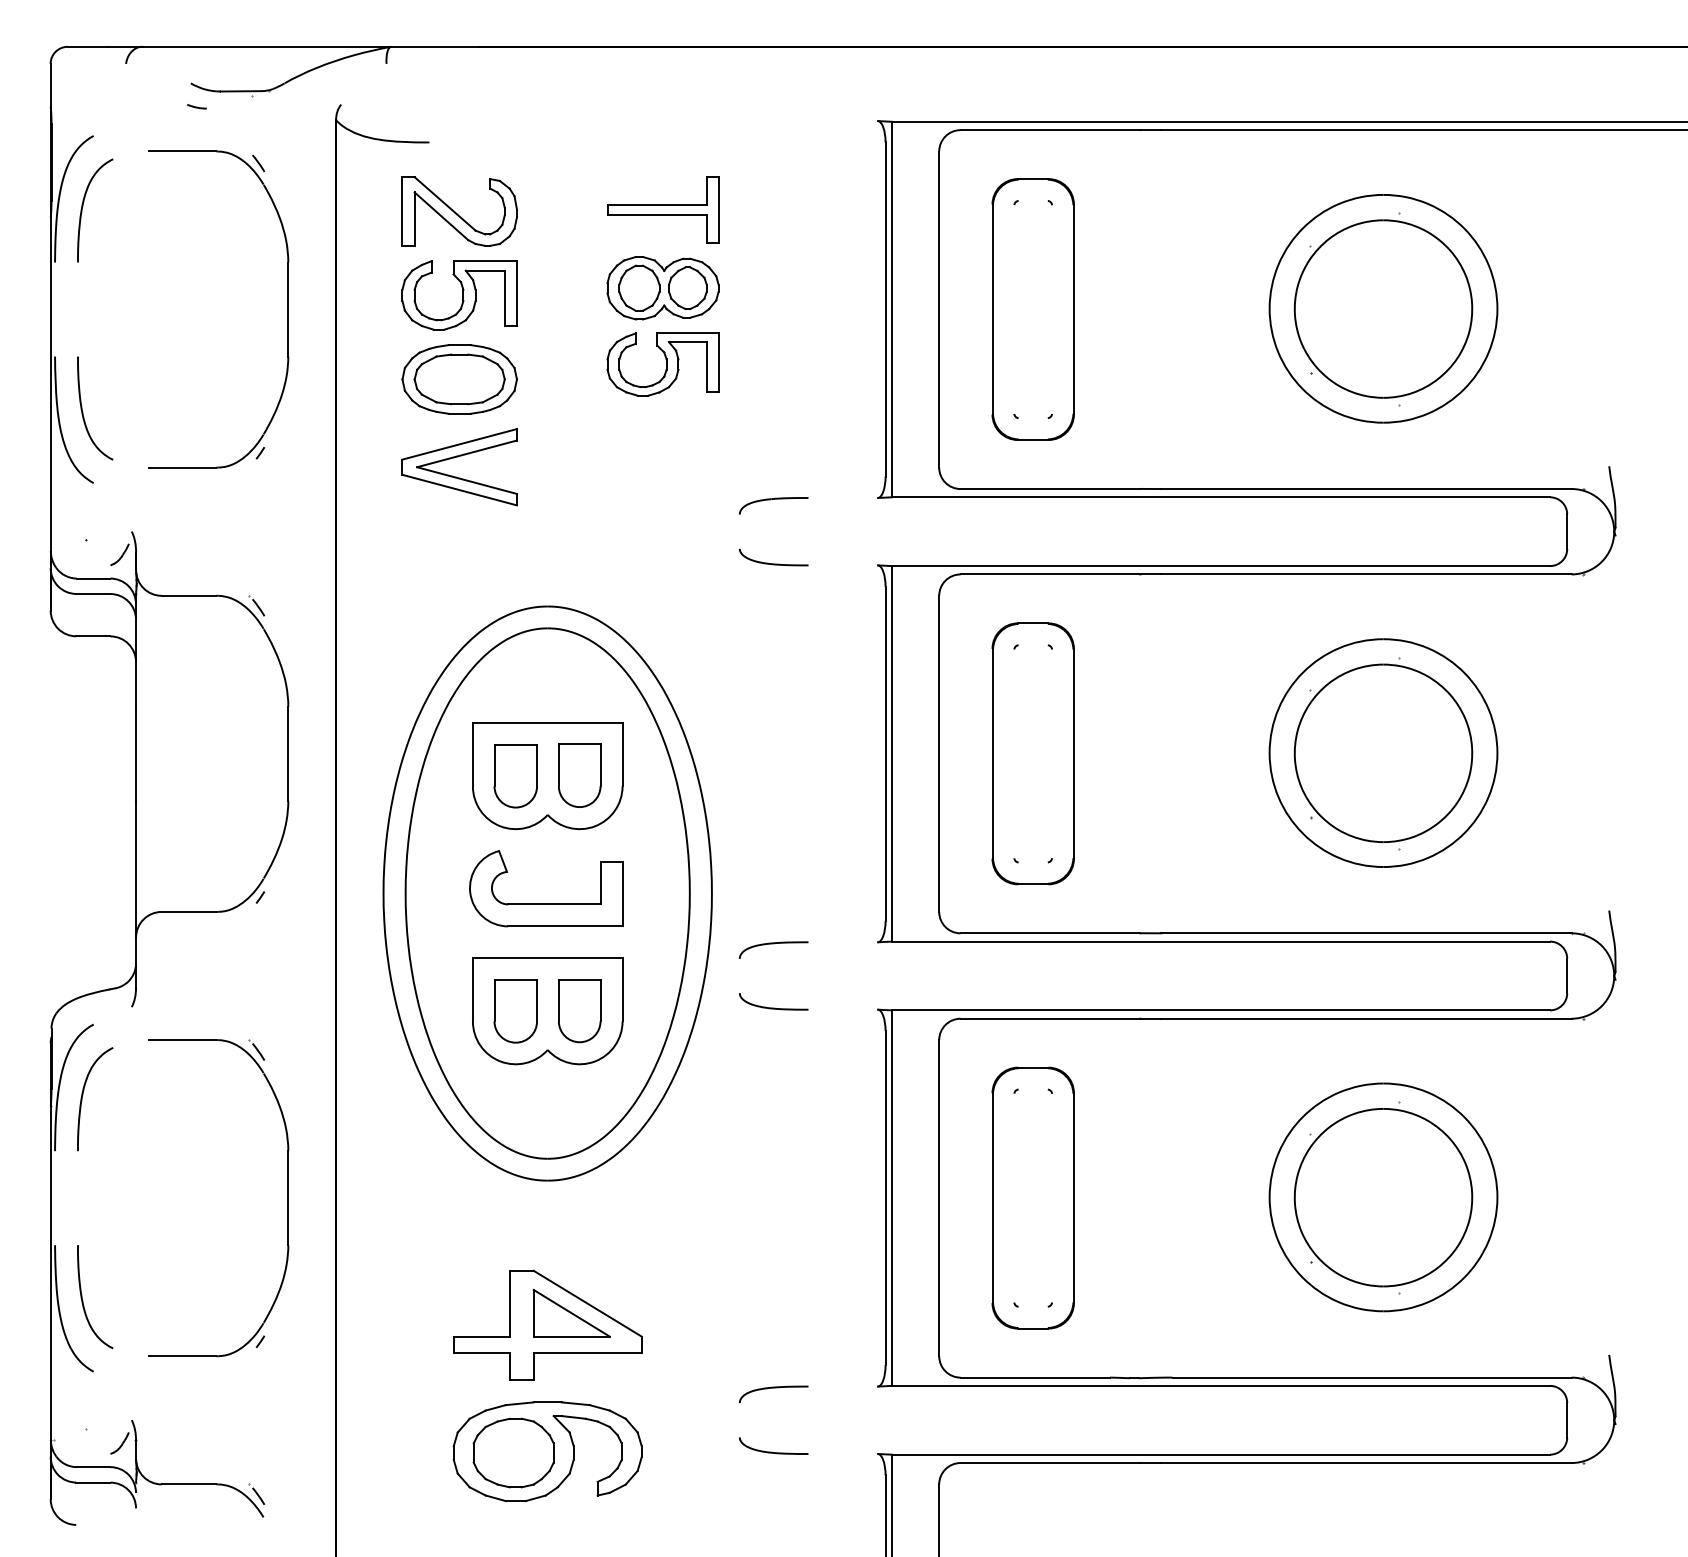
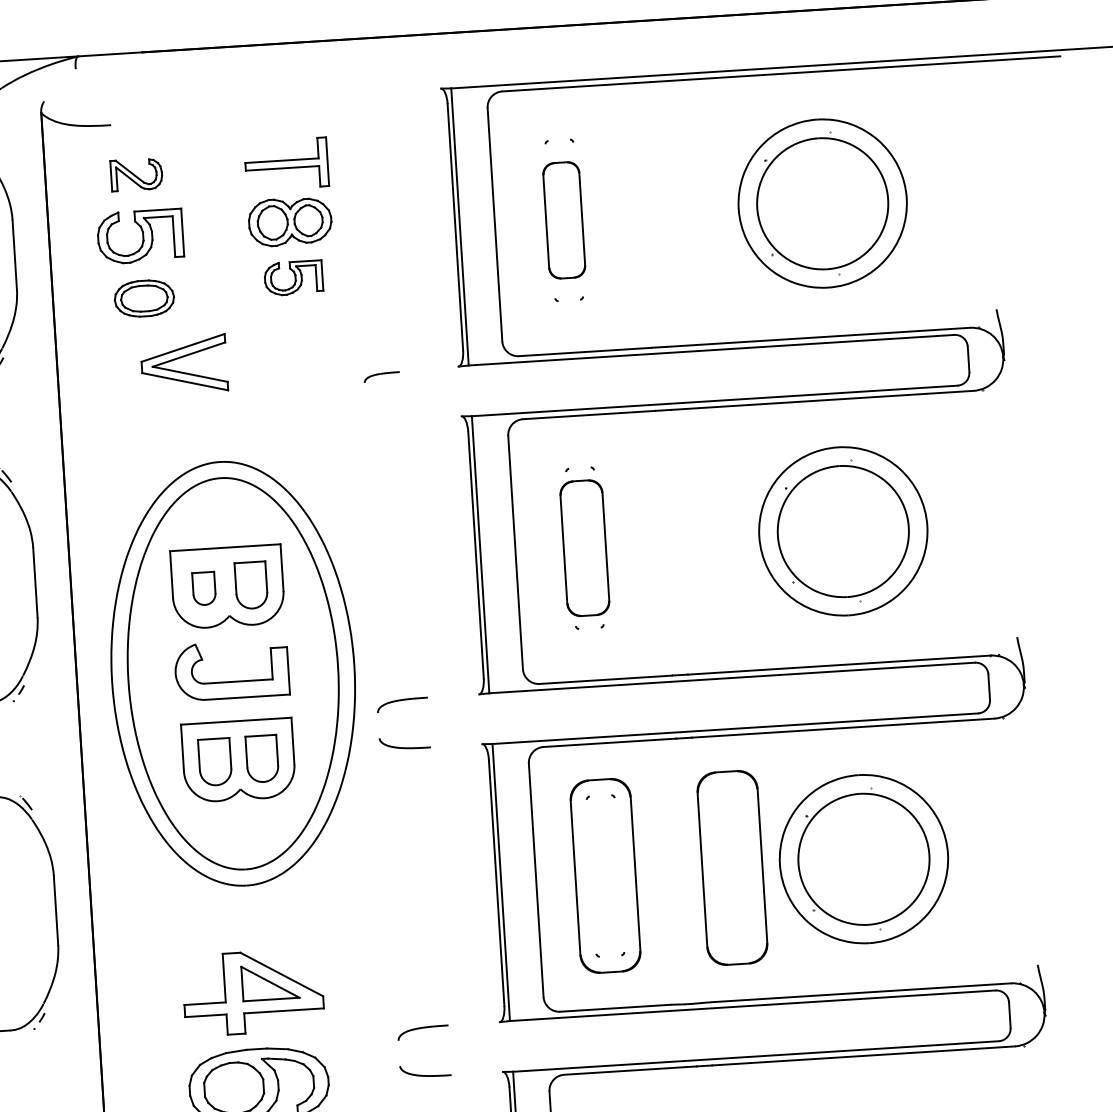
part: (459, 211) -> (136, 174), size x0.6
part: (1032, 309) -> (563, 220), size x0.6
part: (662, 364) -> (293, 278), size x0.7
part: (459, 379) -> (144, 298), size x0.7
part: (456, 476) -> (182, 371), moved
part: (773, 505) -> (381, 377), size x0.7
curve: (773, 563) -> (384, 419), removed
part: (1032, 753) -> (584, 547), size x0.7
part: (515, 776) -> (204, 588), size x0.7
part: (1204, 1197) -> (731, 867), added

